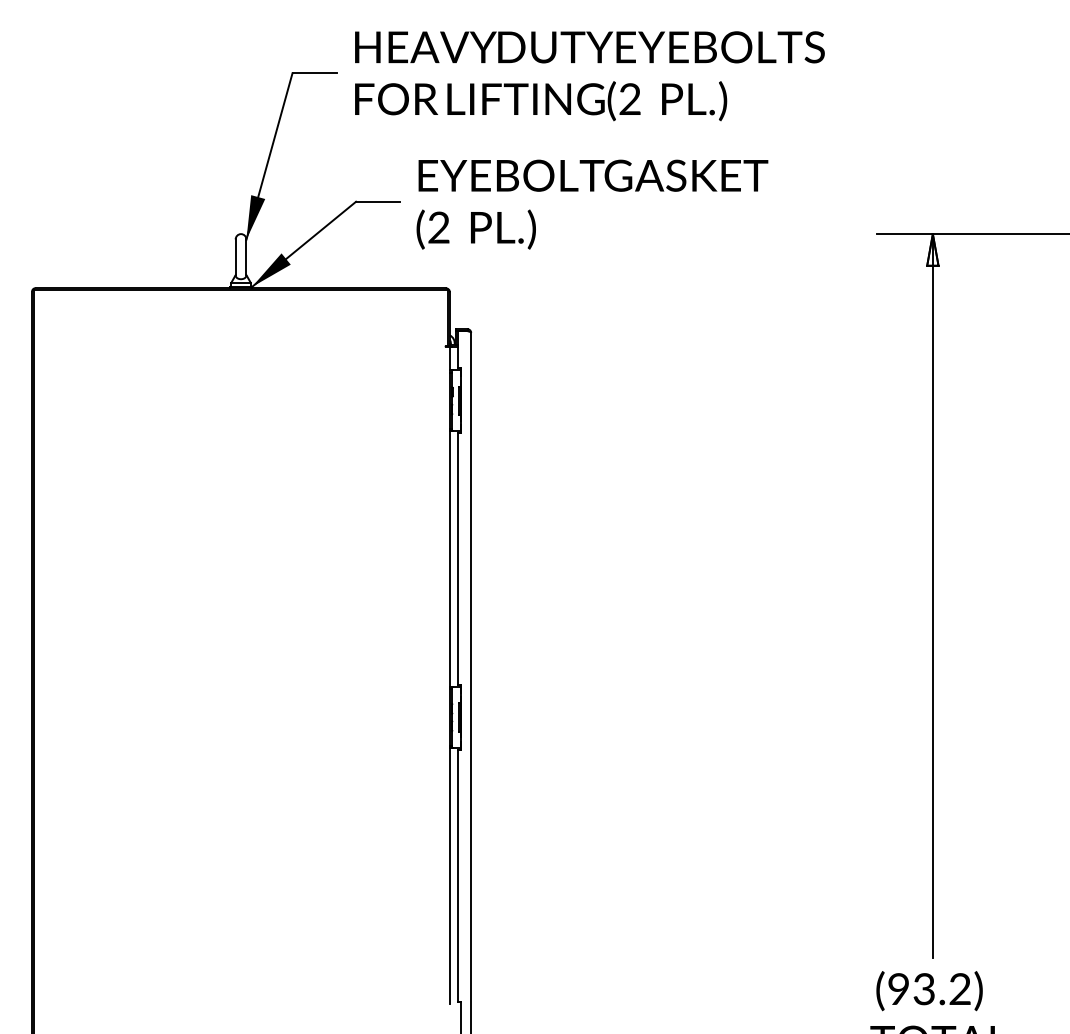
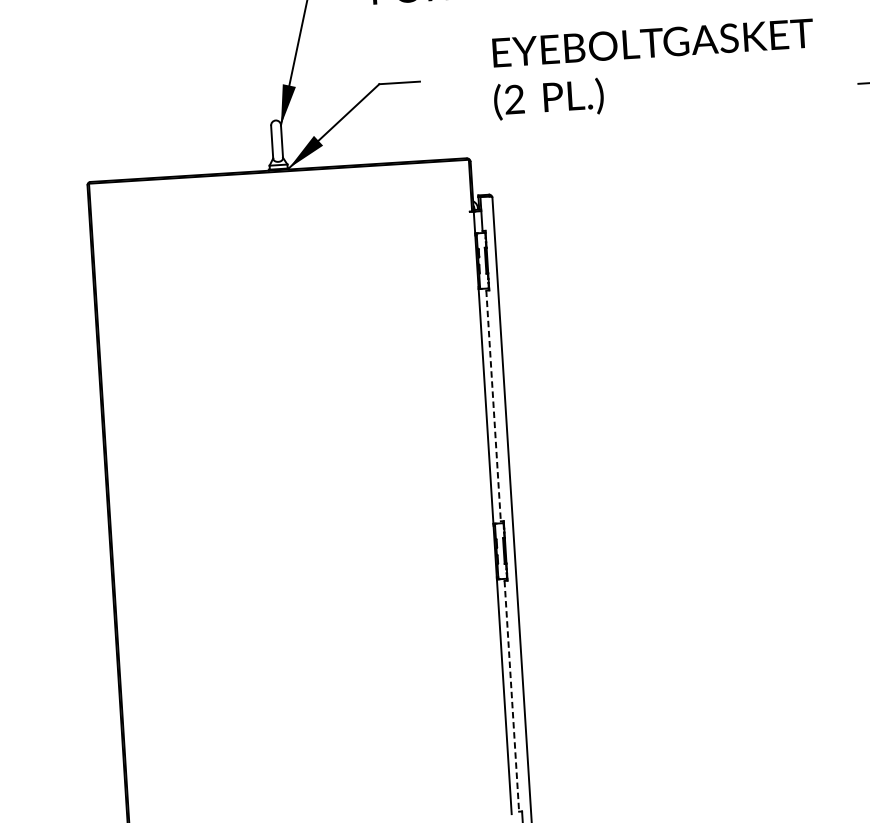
text: (592, 204) -> (654, 69), moved
line: (458, 559) -> (493, 406), solid -> dashed
line: (458, 875) -> (512, 695), solid -> dashed

